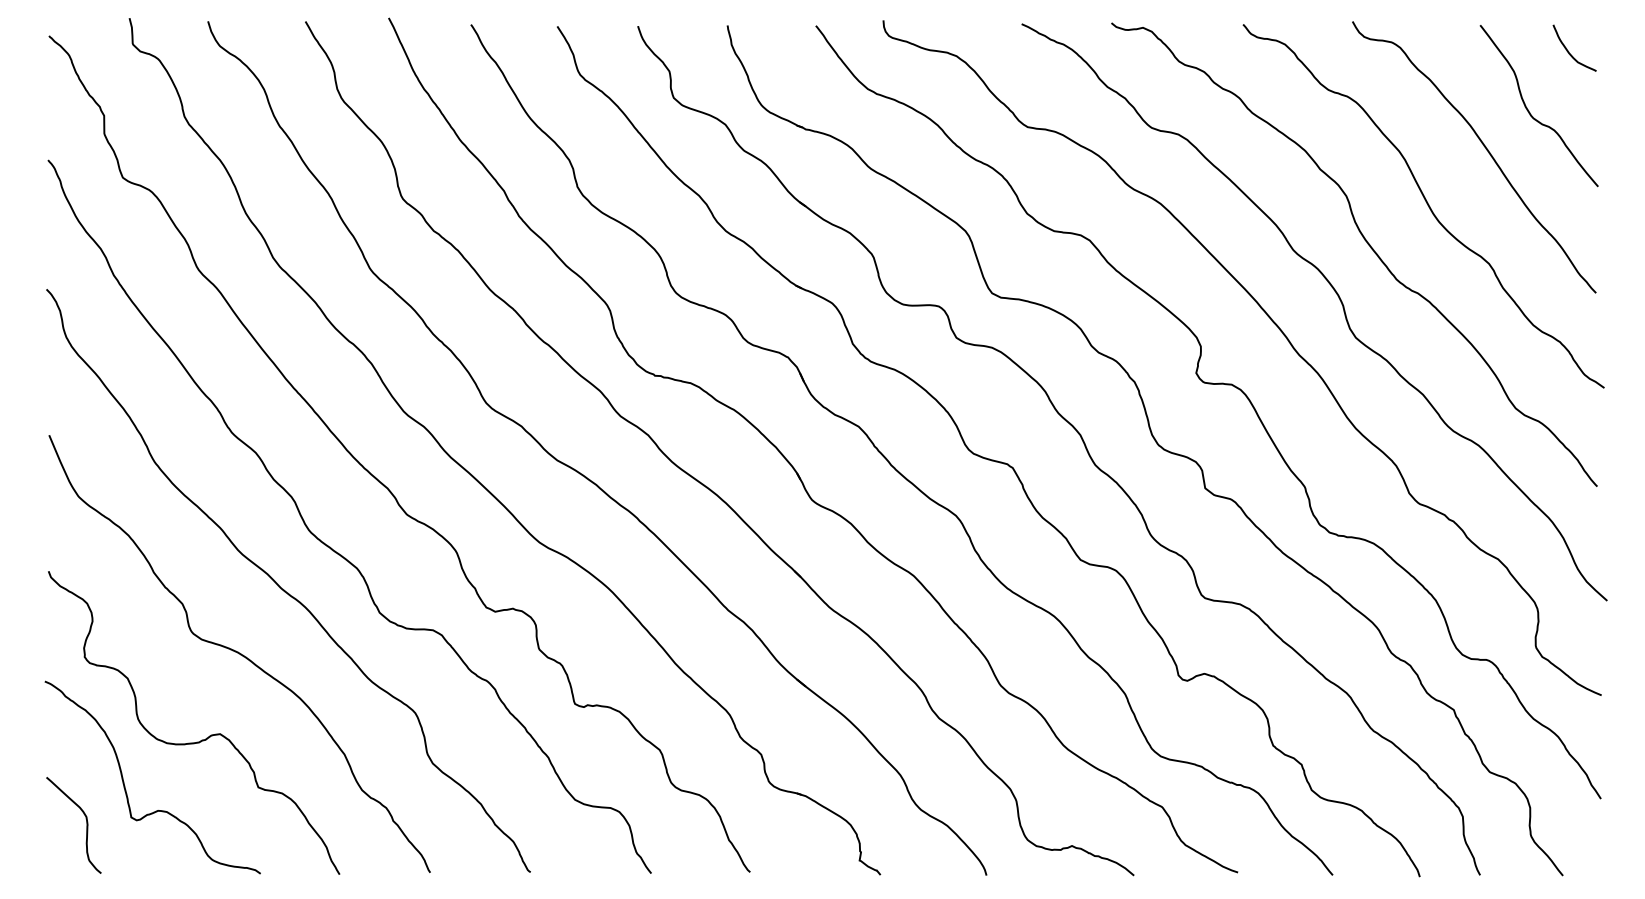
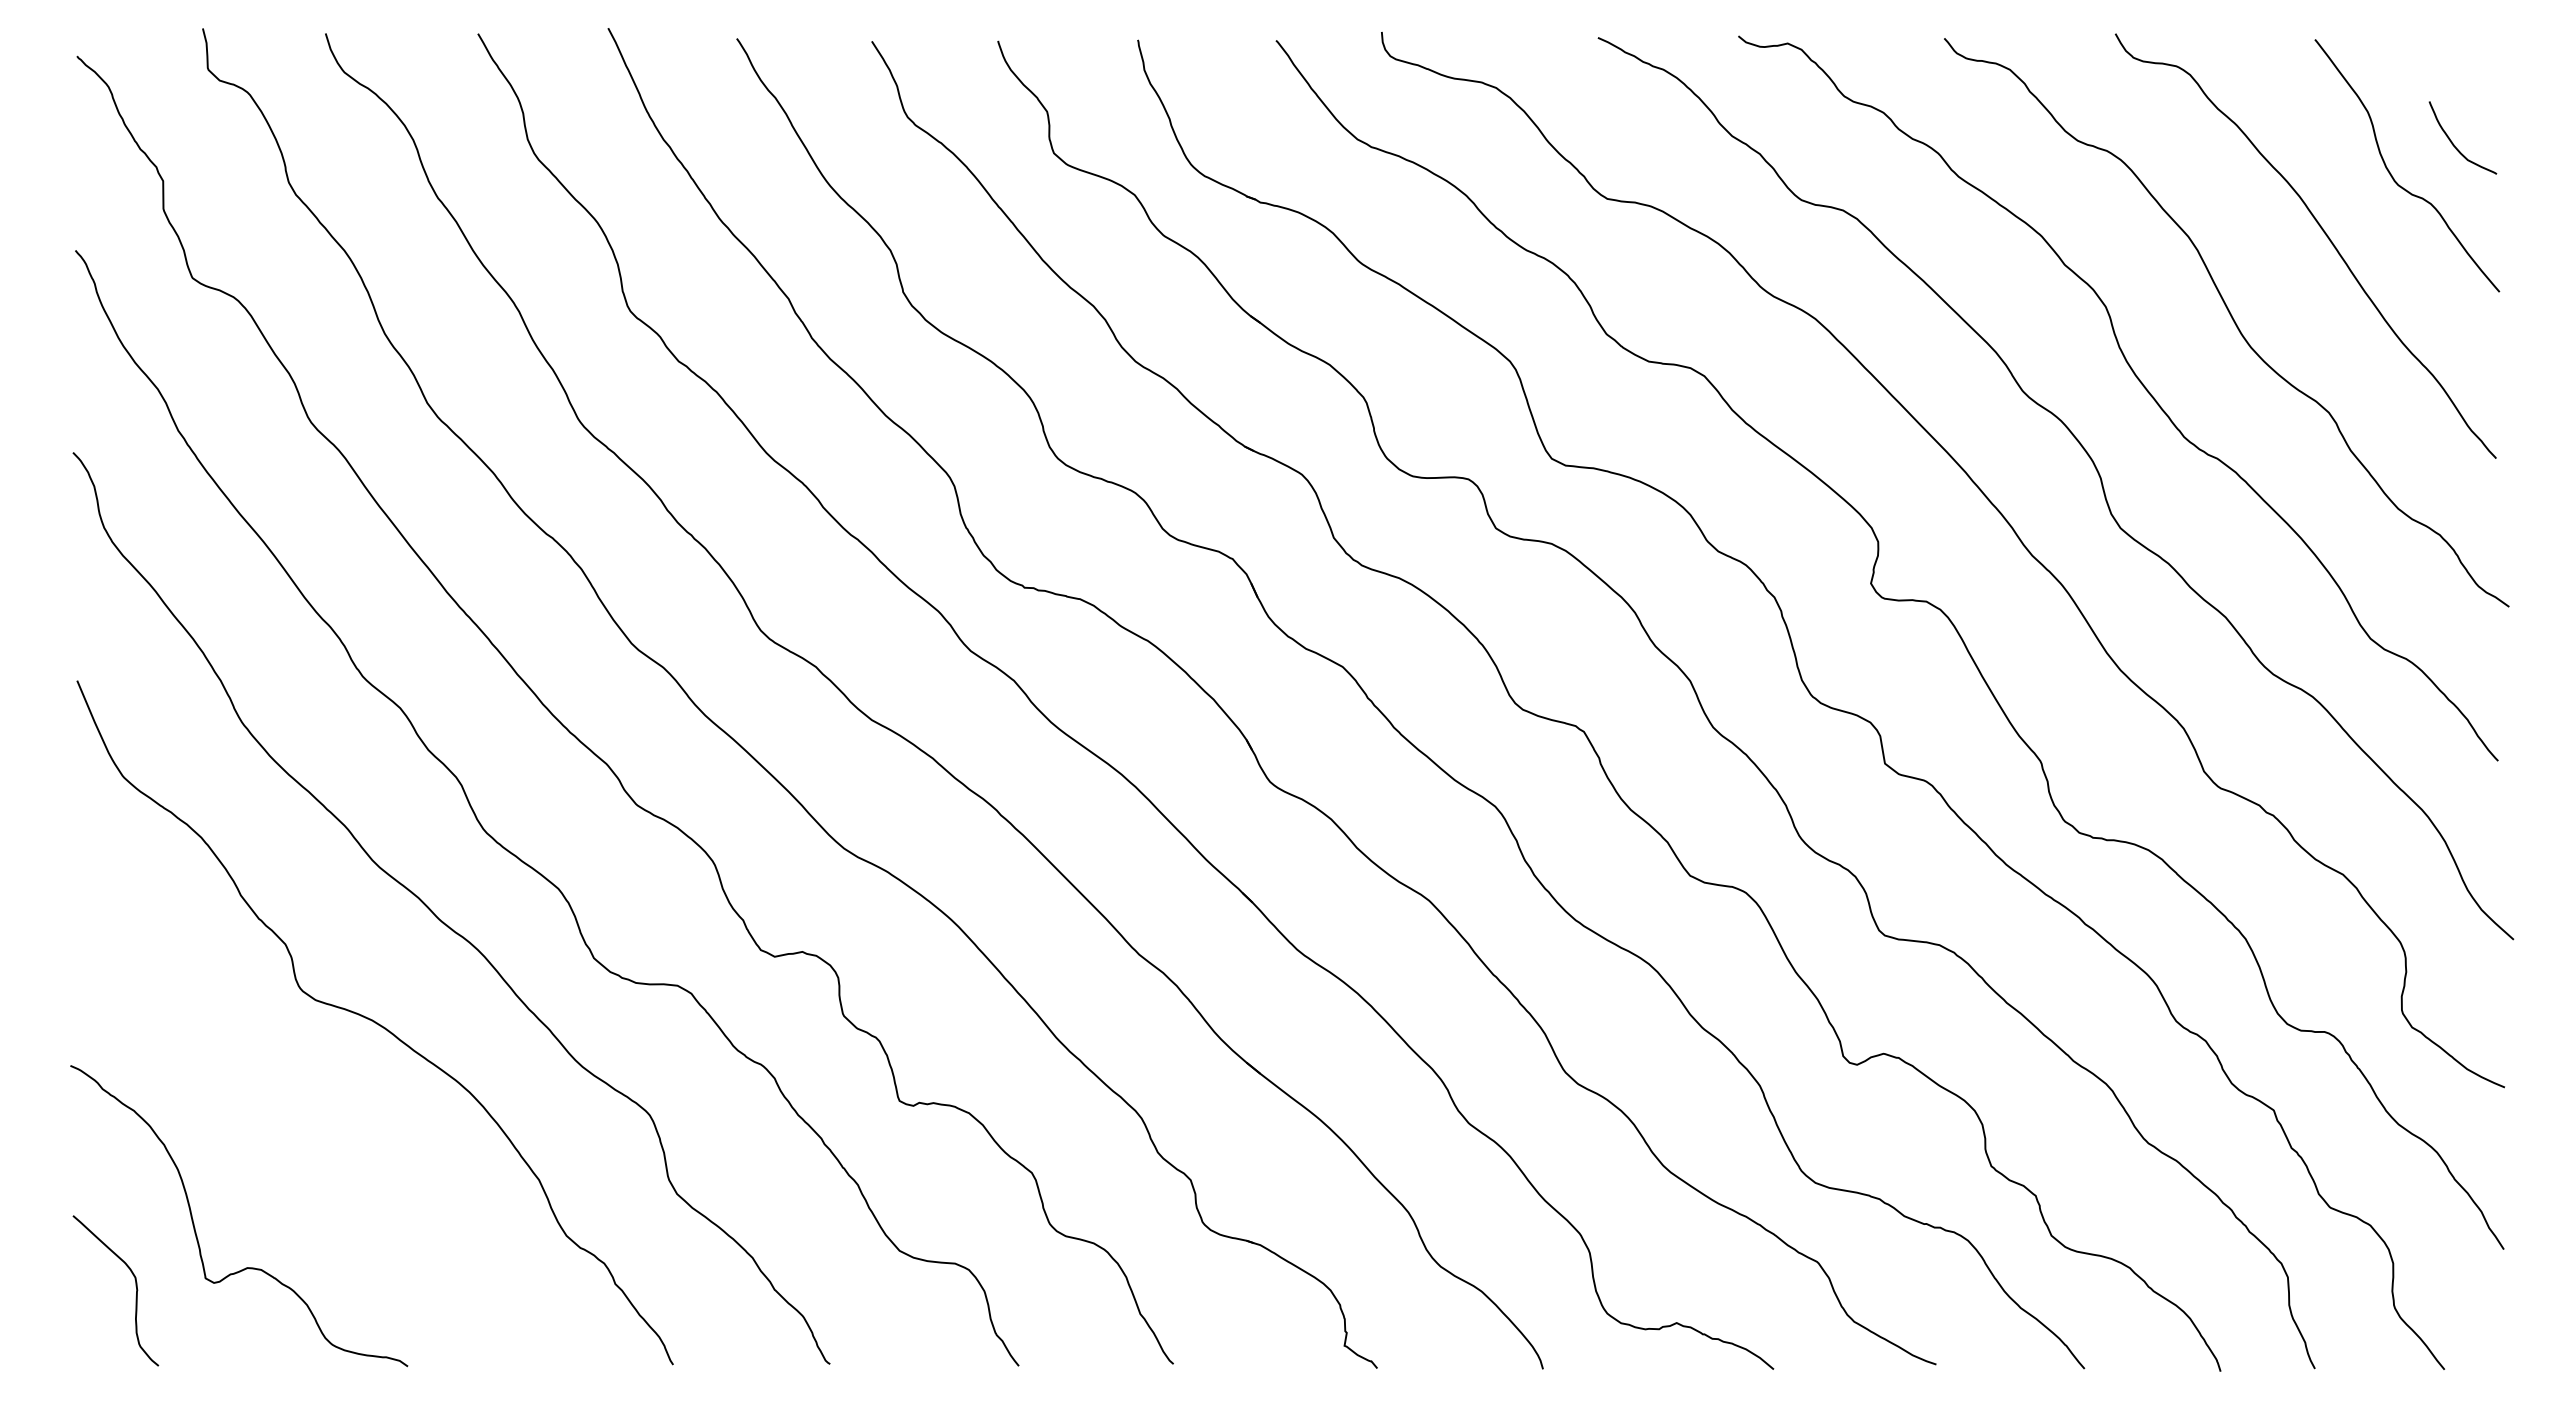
curve: (1569, 51) -> (2454, 143), moved
curve: (202, 739) -> (316, 1156), removed

